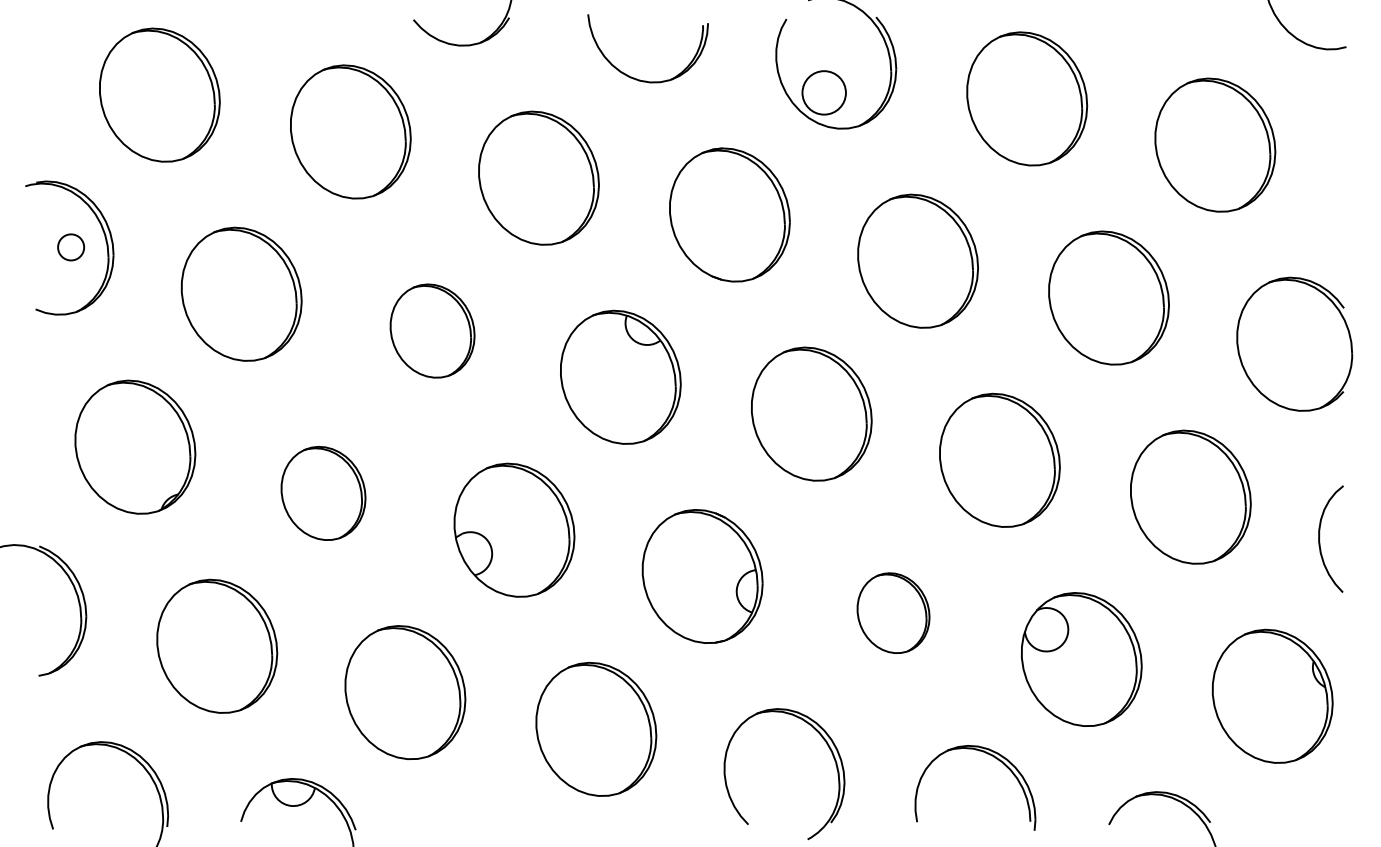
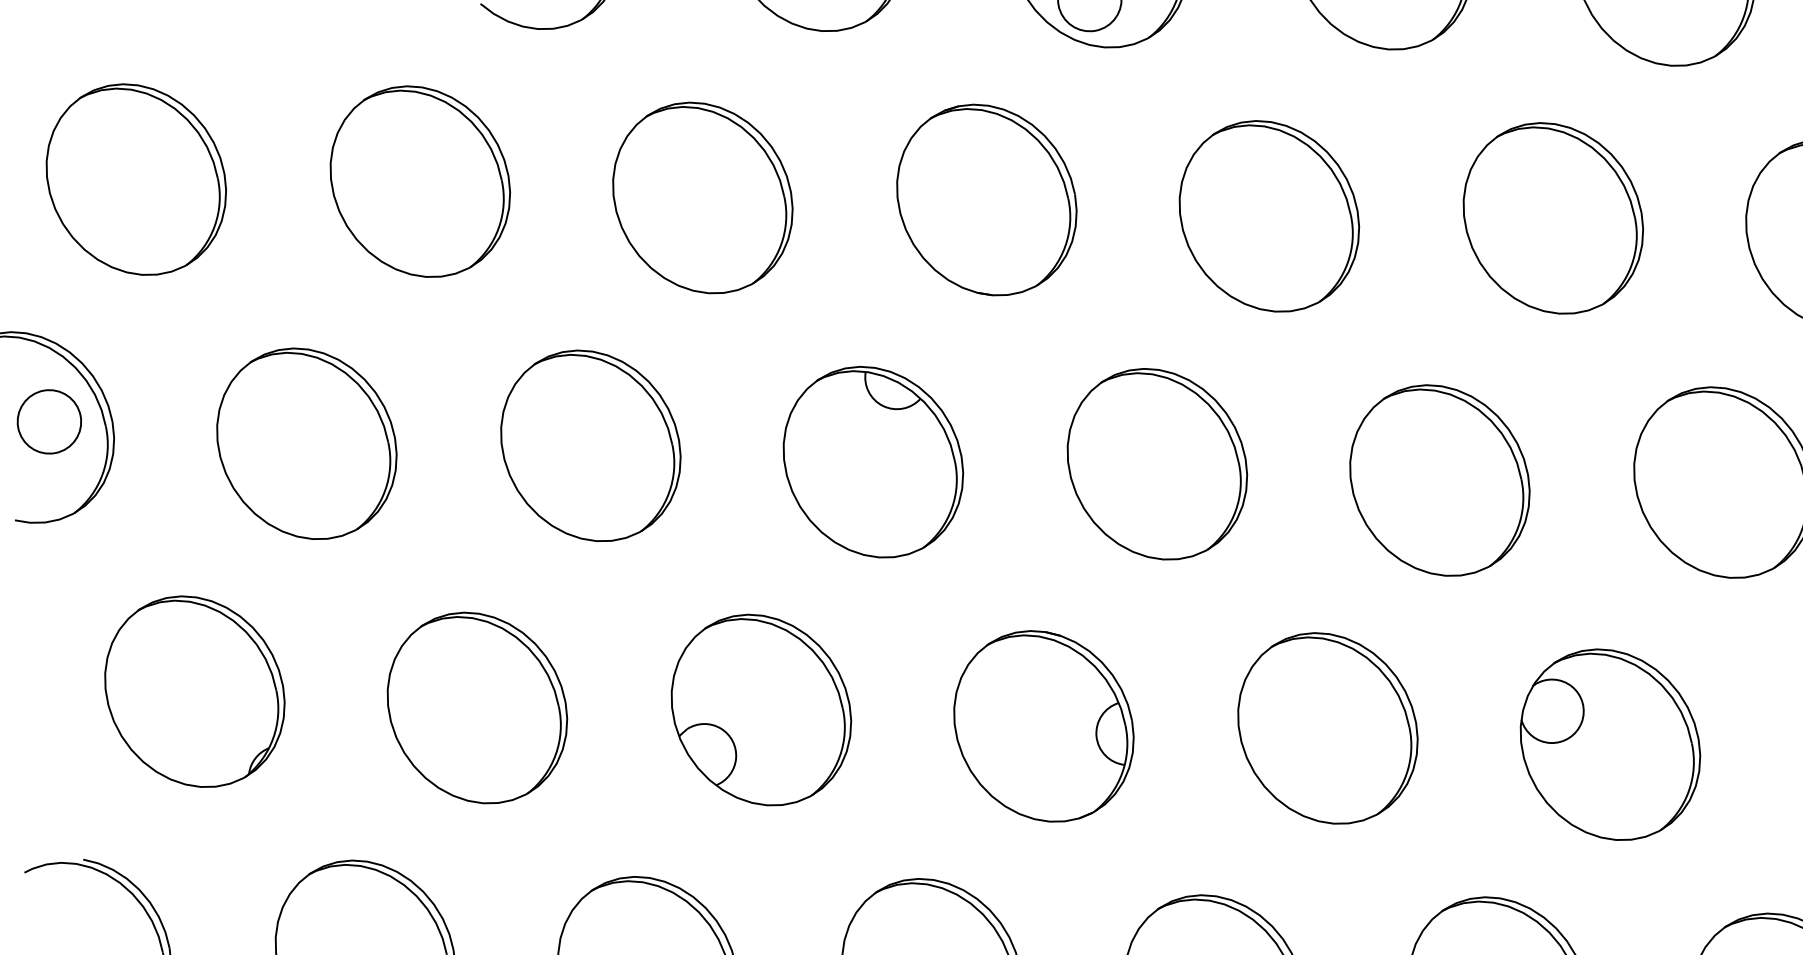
circle: (70, 247) -> (48, 422), size x1.67
part: (432, 330) -> (590, 445), size x1.43
part: (323, 493) -> (477, 708), size x1.43
part: (893, 612) -> (1327, 727), size x1.67

